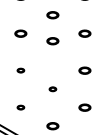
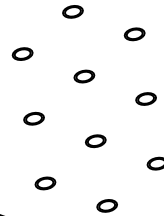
part: (52, 41) -> (83, 77), moved
part: (20, 70) -> (33, 118), size x1.67
part: (52, 89) -> (95, 141), size x1.67
part: (20, 107) -> (44, 183), size x1.67

